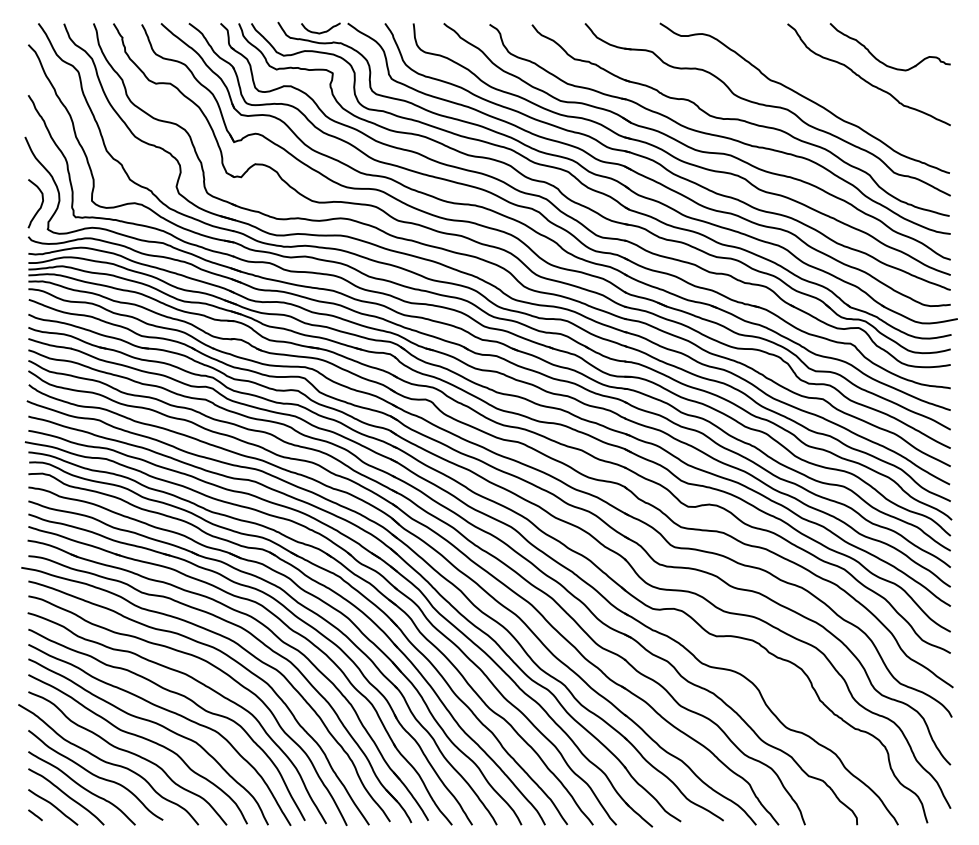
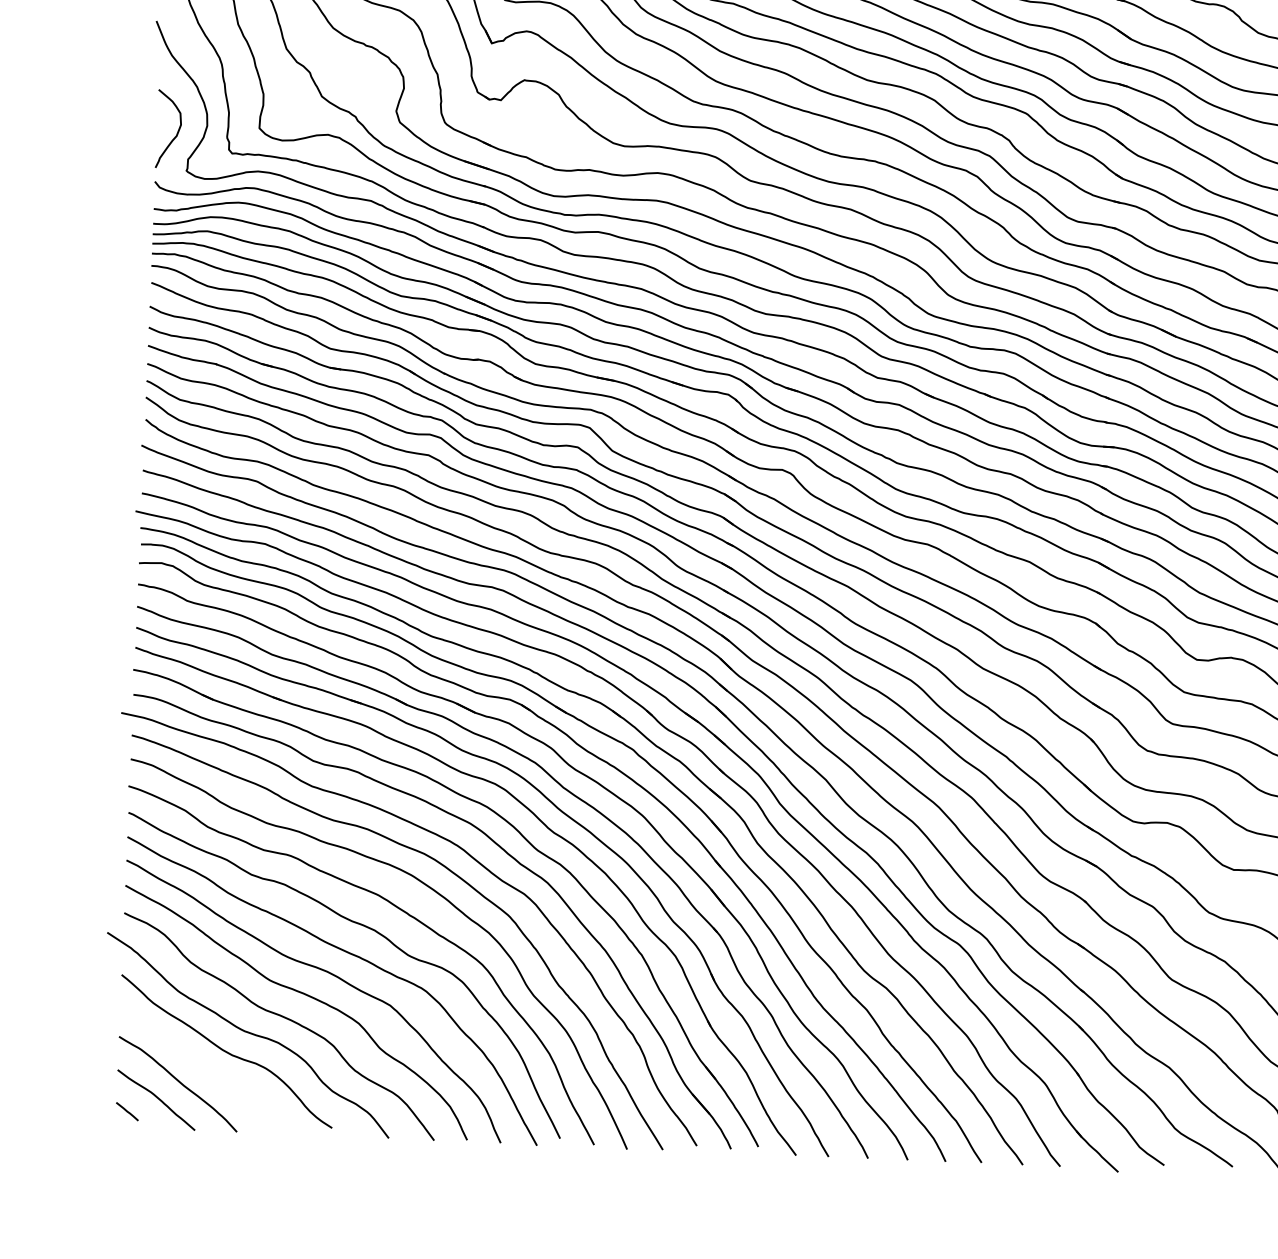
curve: (81, 787) -> (203, 1070), removed

